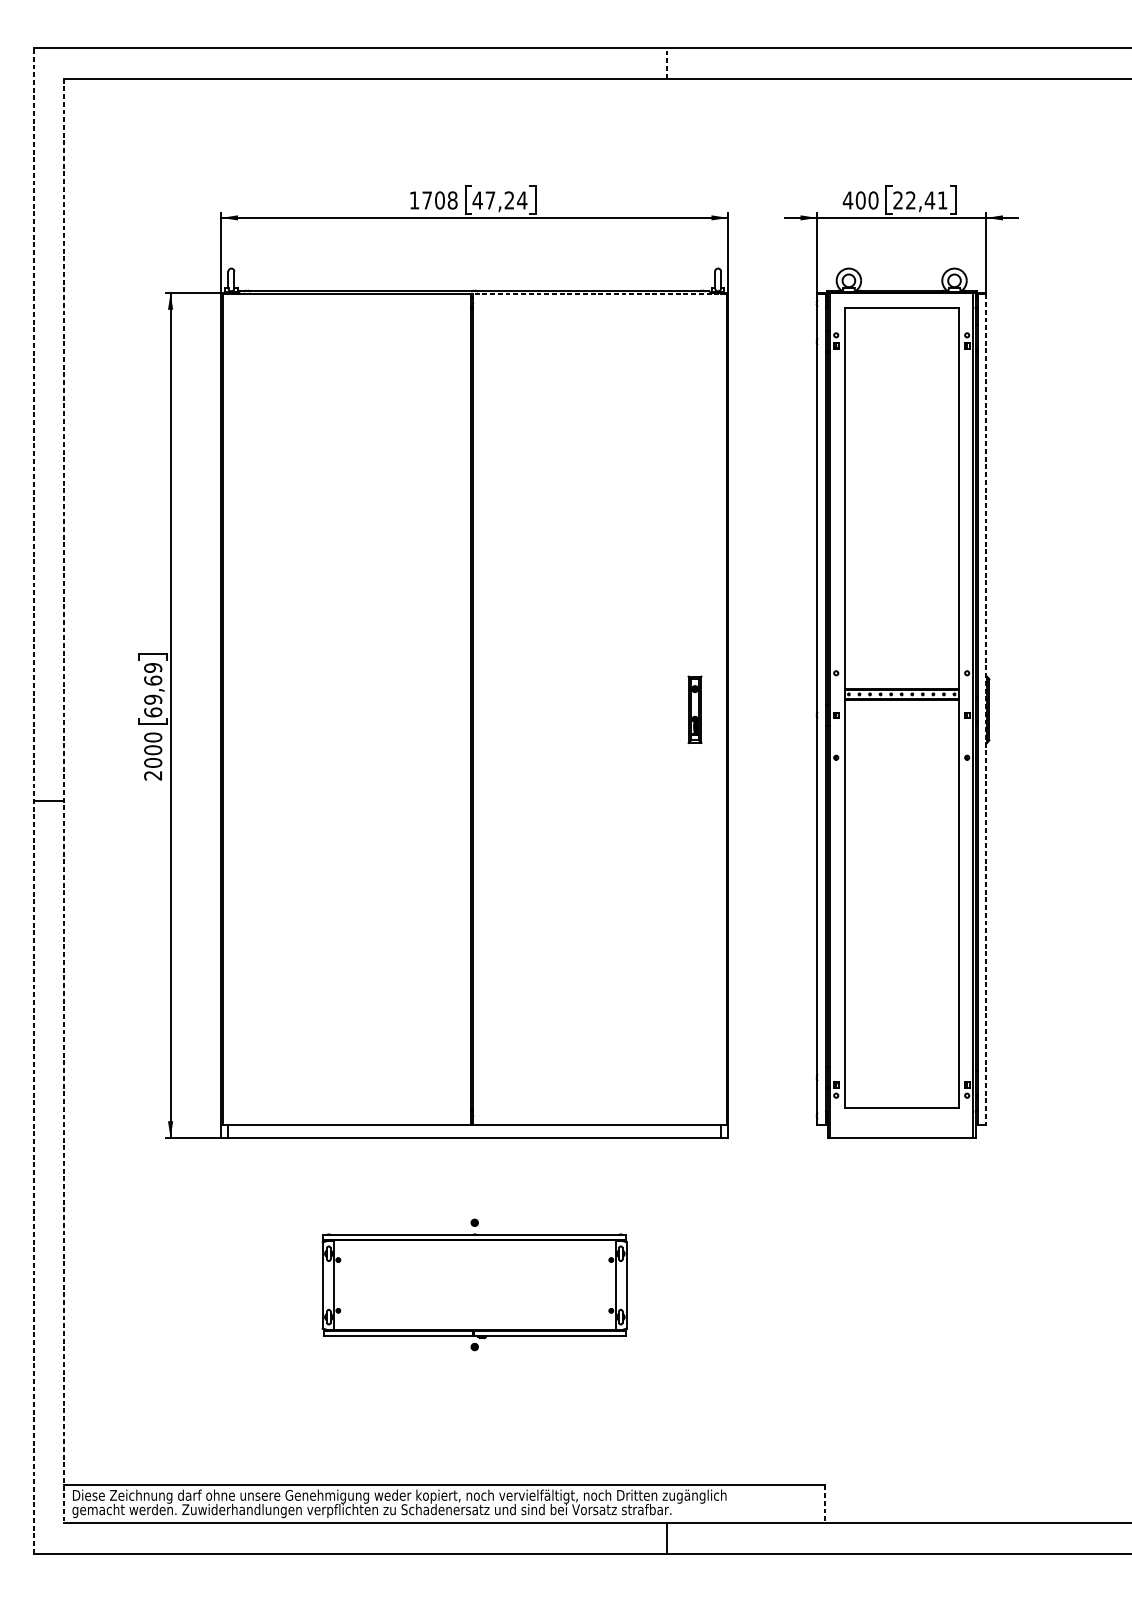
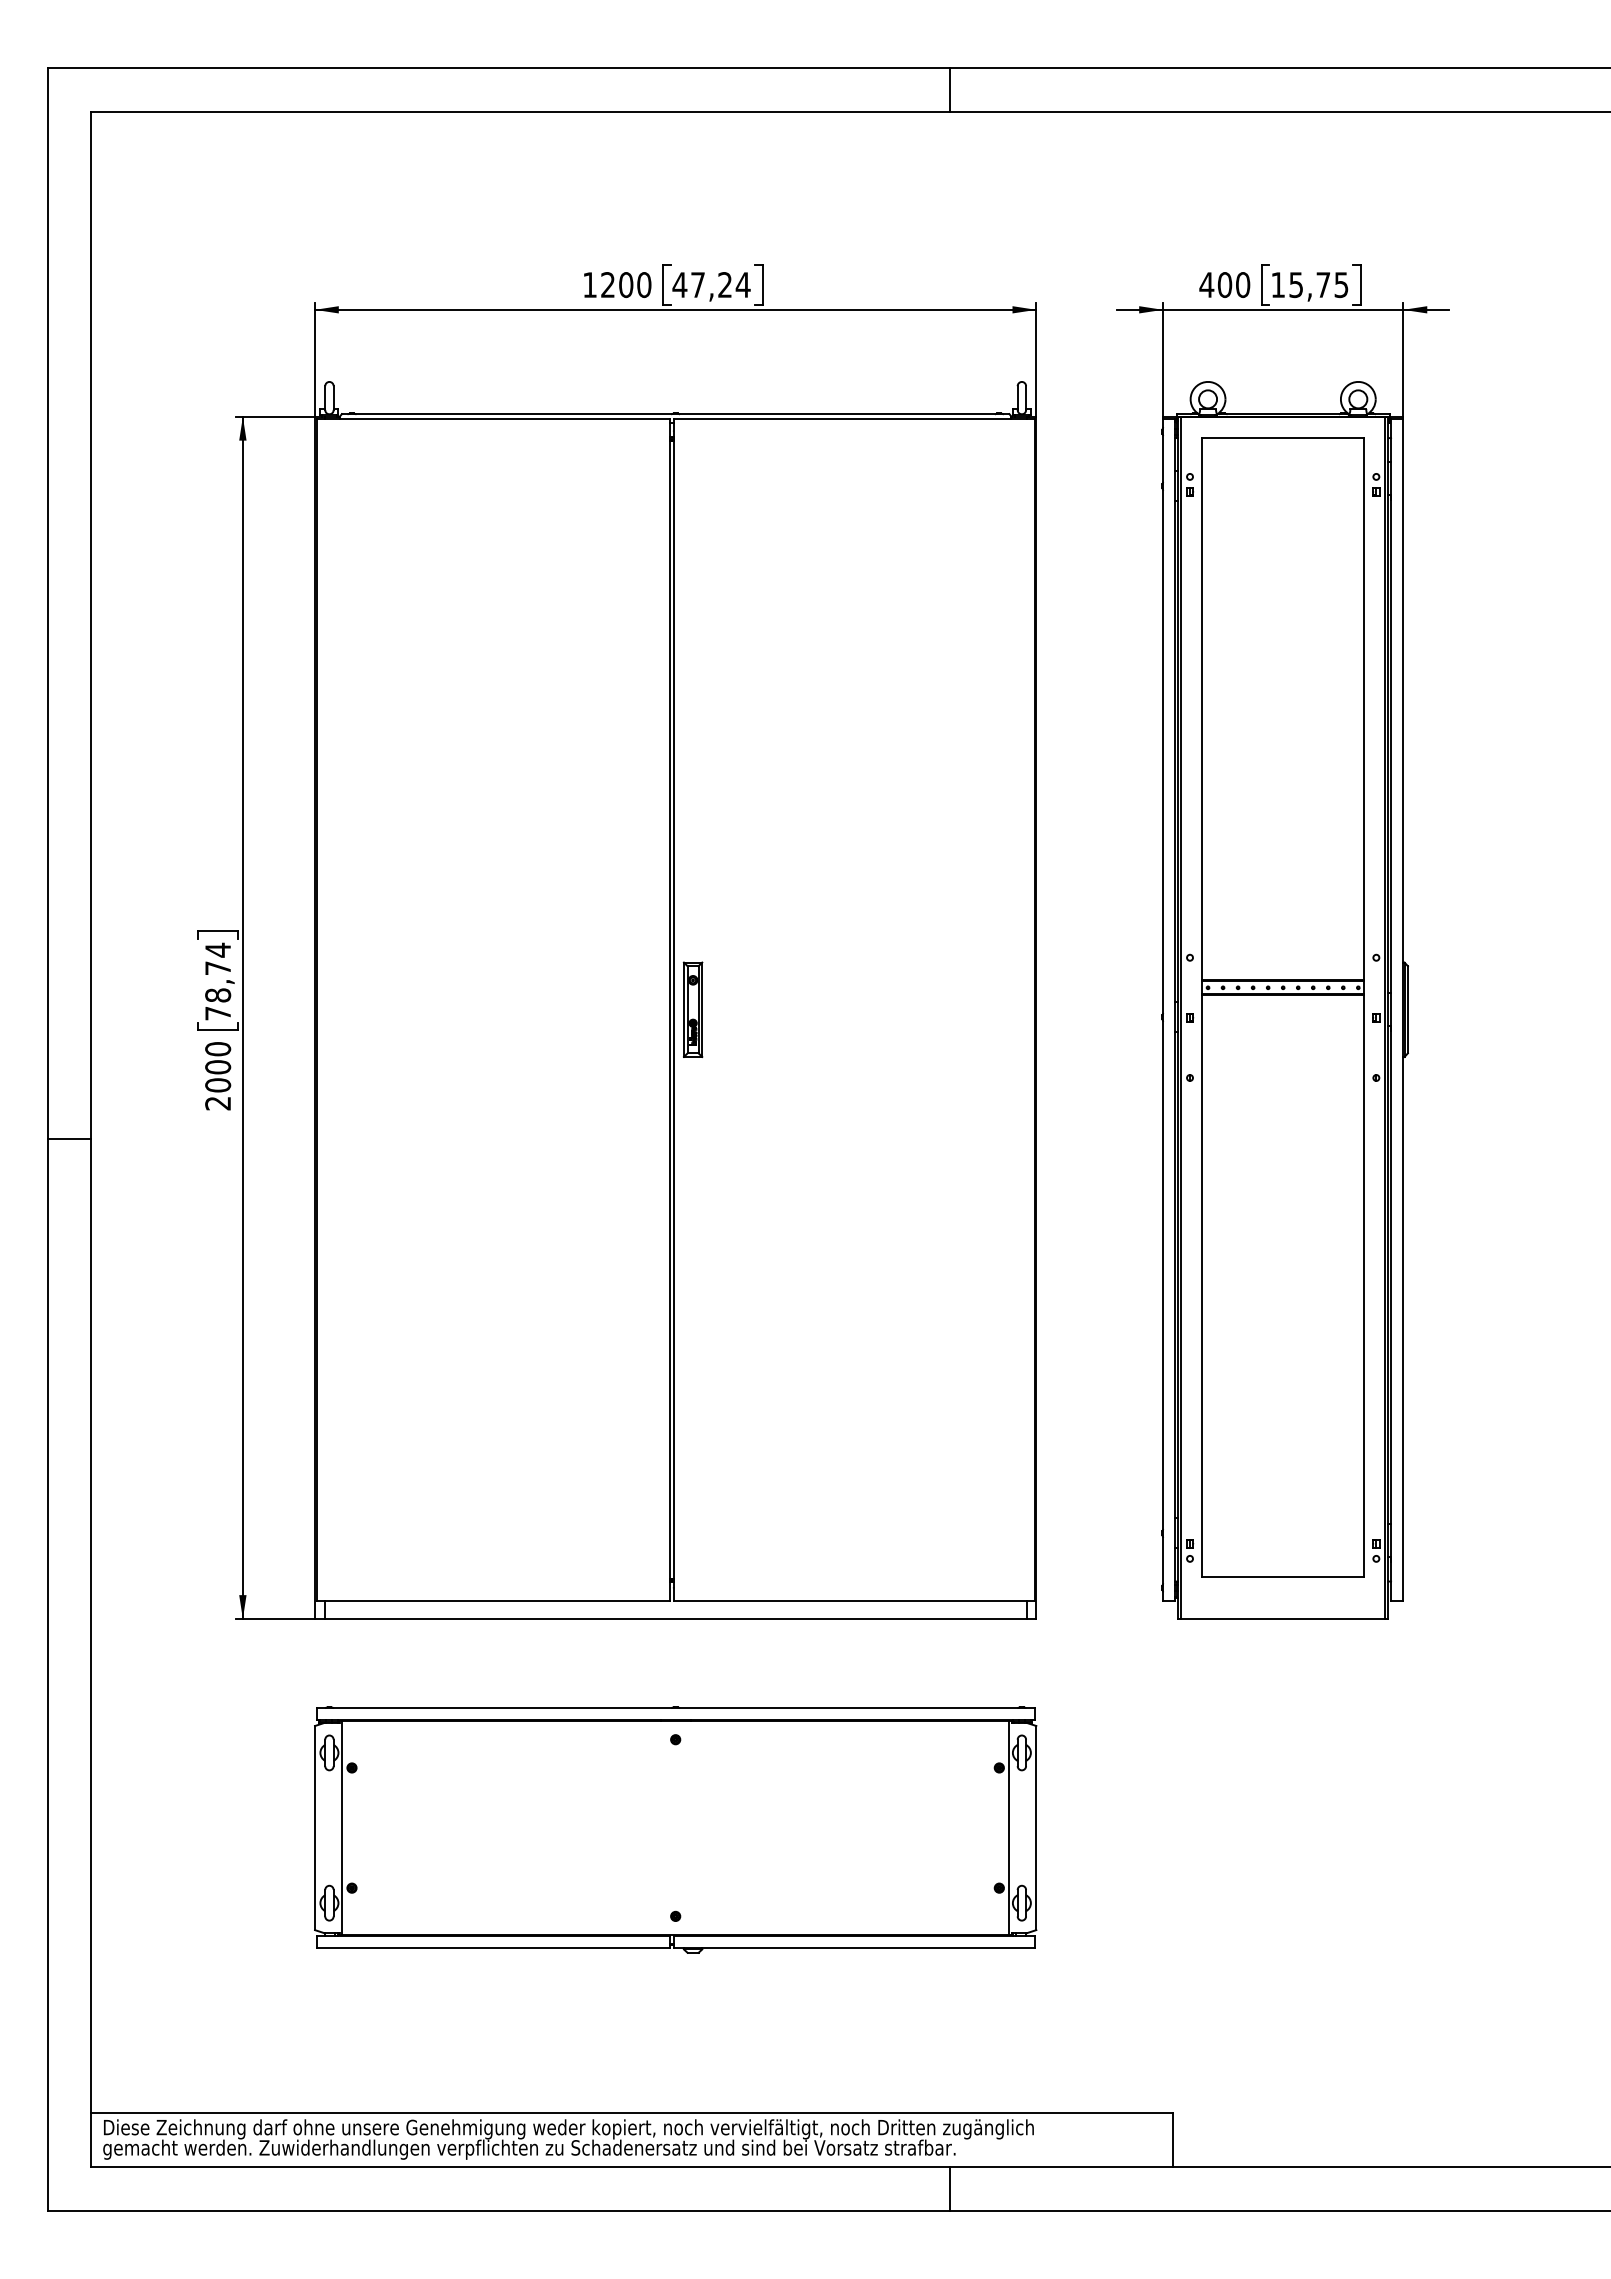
line: (667, 63) -> (949, 90), dashed -> solid
text: (440, 200) -> (626, 284), 1708 -> 1200
text: (920, 200) -> (1309, 285), 22,41 -> 15,75
line: (599, 294) -> (853, 418), dashed -> solid
text: (153, 689) -> (218, 981), 69,69 -> 78,74
part: (694, 709) -> (692, 1009), moved
line: (986, 710) -> (1403, 1010), dashed -> solid
line: (33, 801) -> (48, 1139), dashed -> solid
line: (64, 801) -> (91, 1139), dashed -> solid
part: (474, 1285) -> (675, 1829), size x1.67
line: (824, 1504) -> (1173, 2140), dashed -> solid

